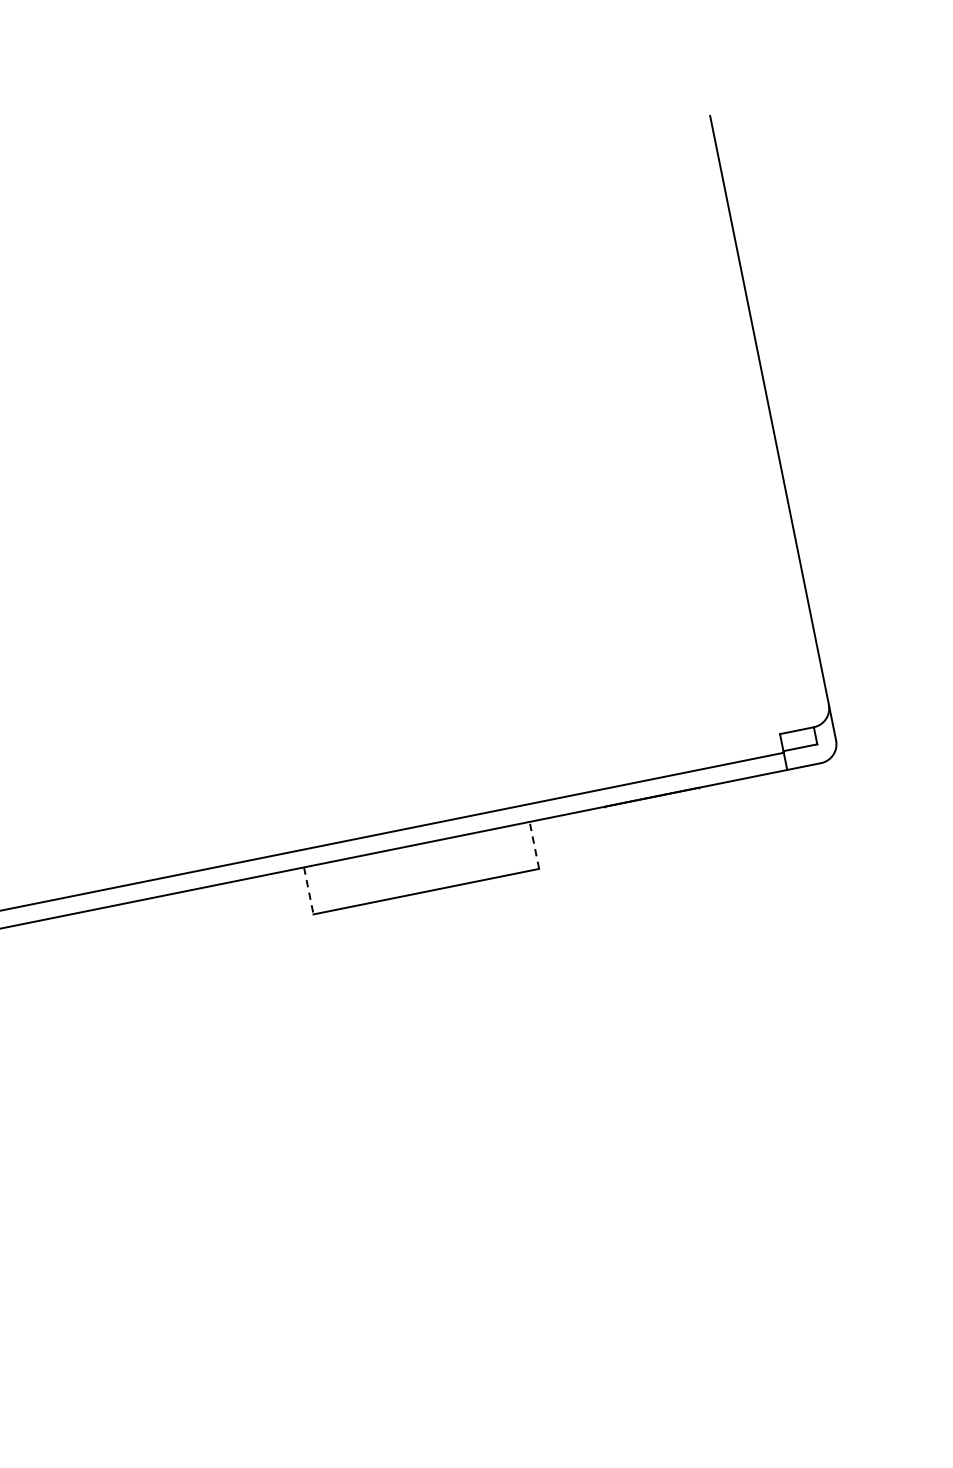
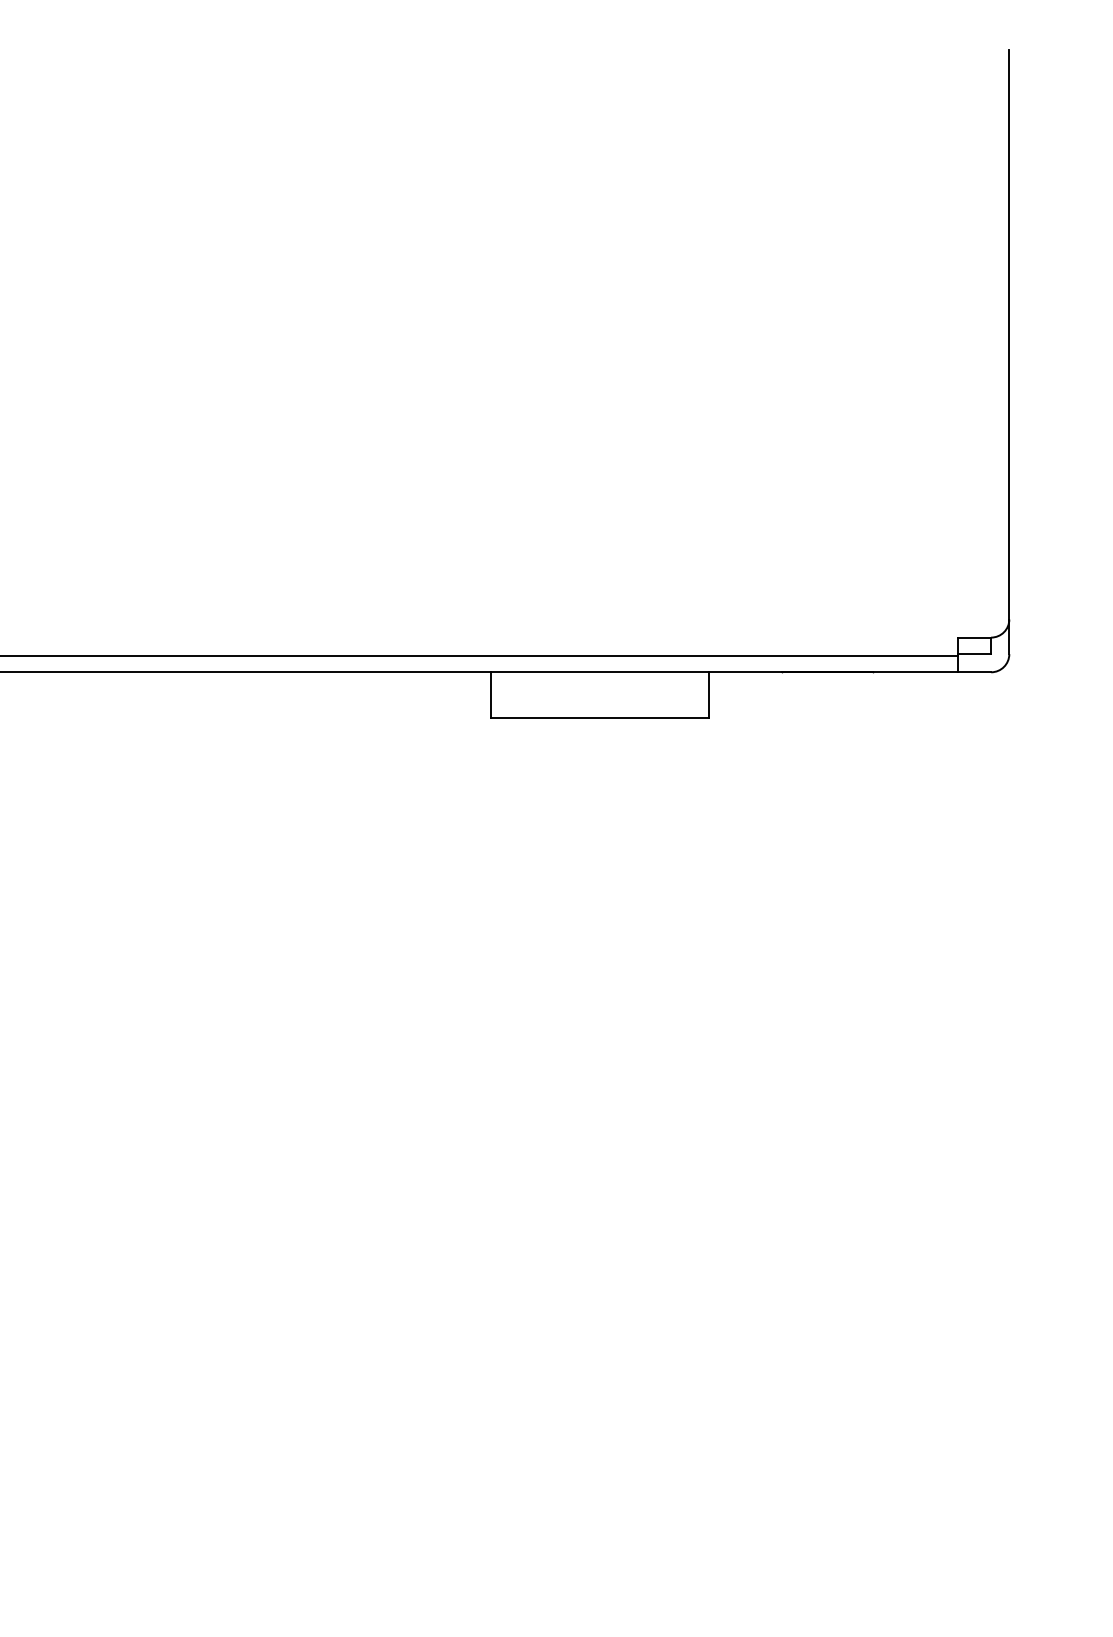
line: (534, 845) -> (709, 695), dashed -> solid
line: (308, 891) -> (491, 695), dashed -> solid

